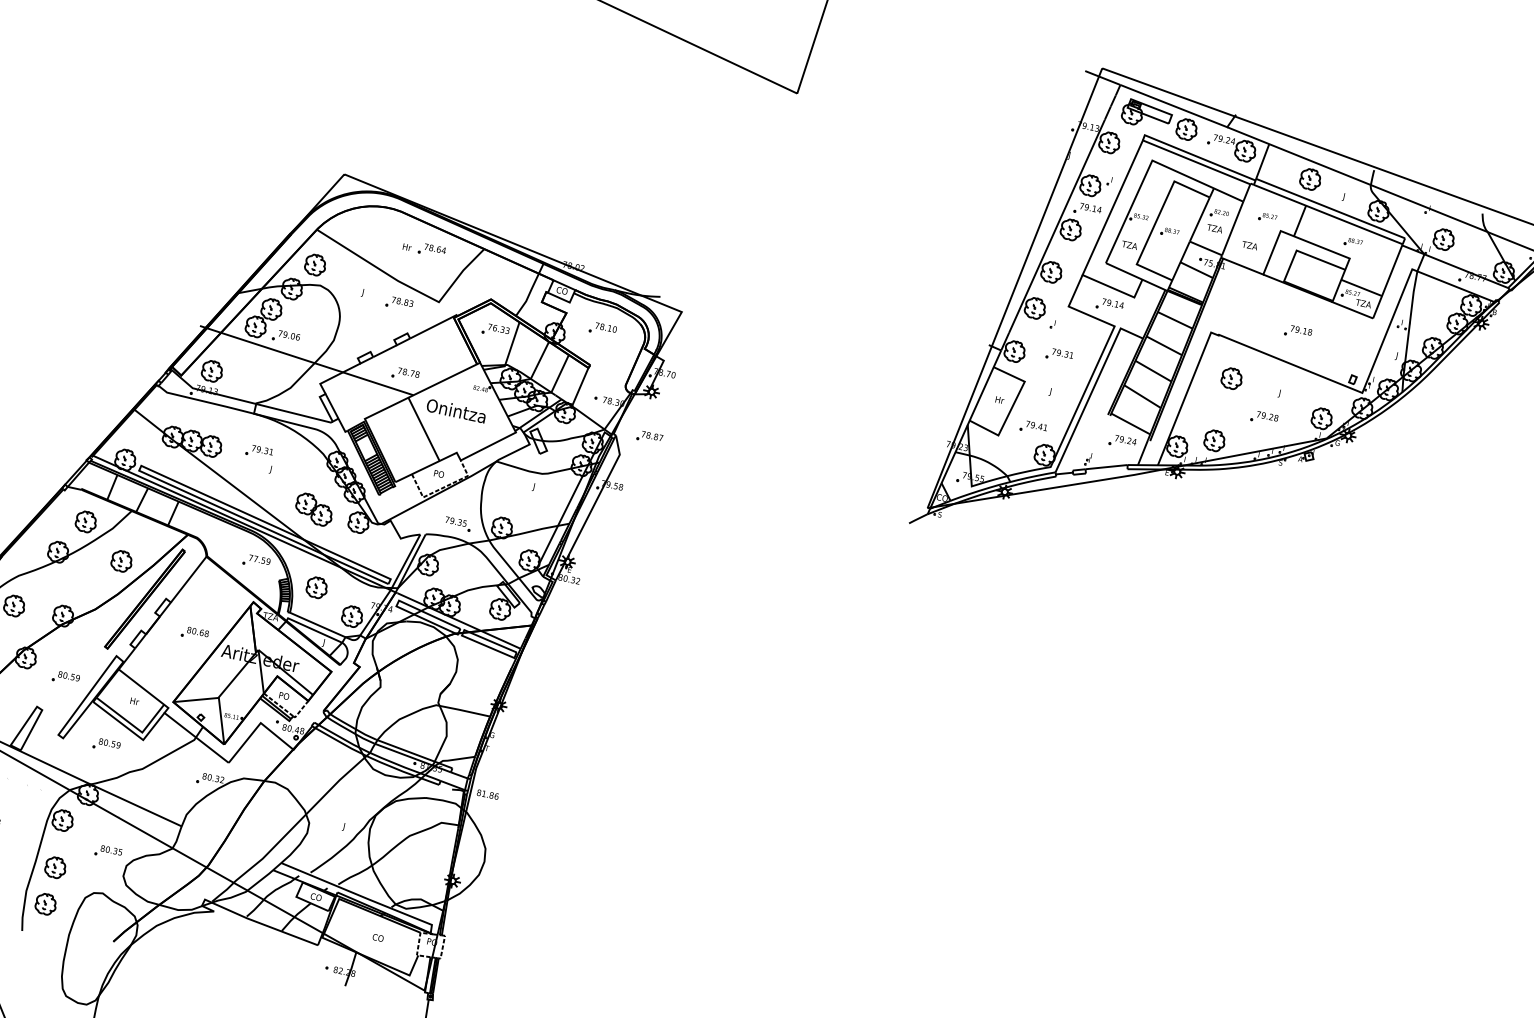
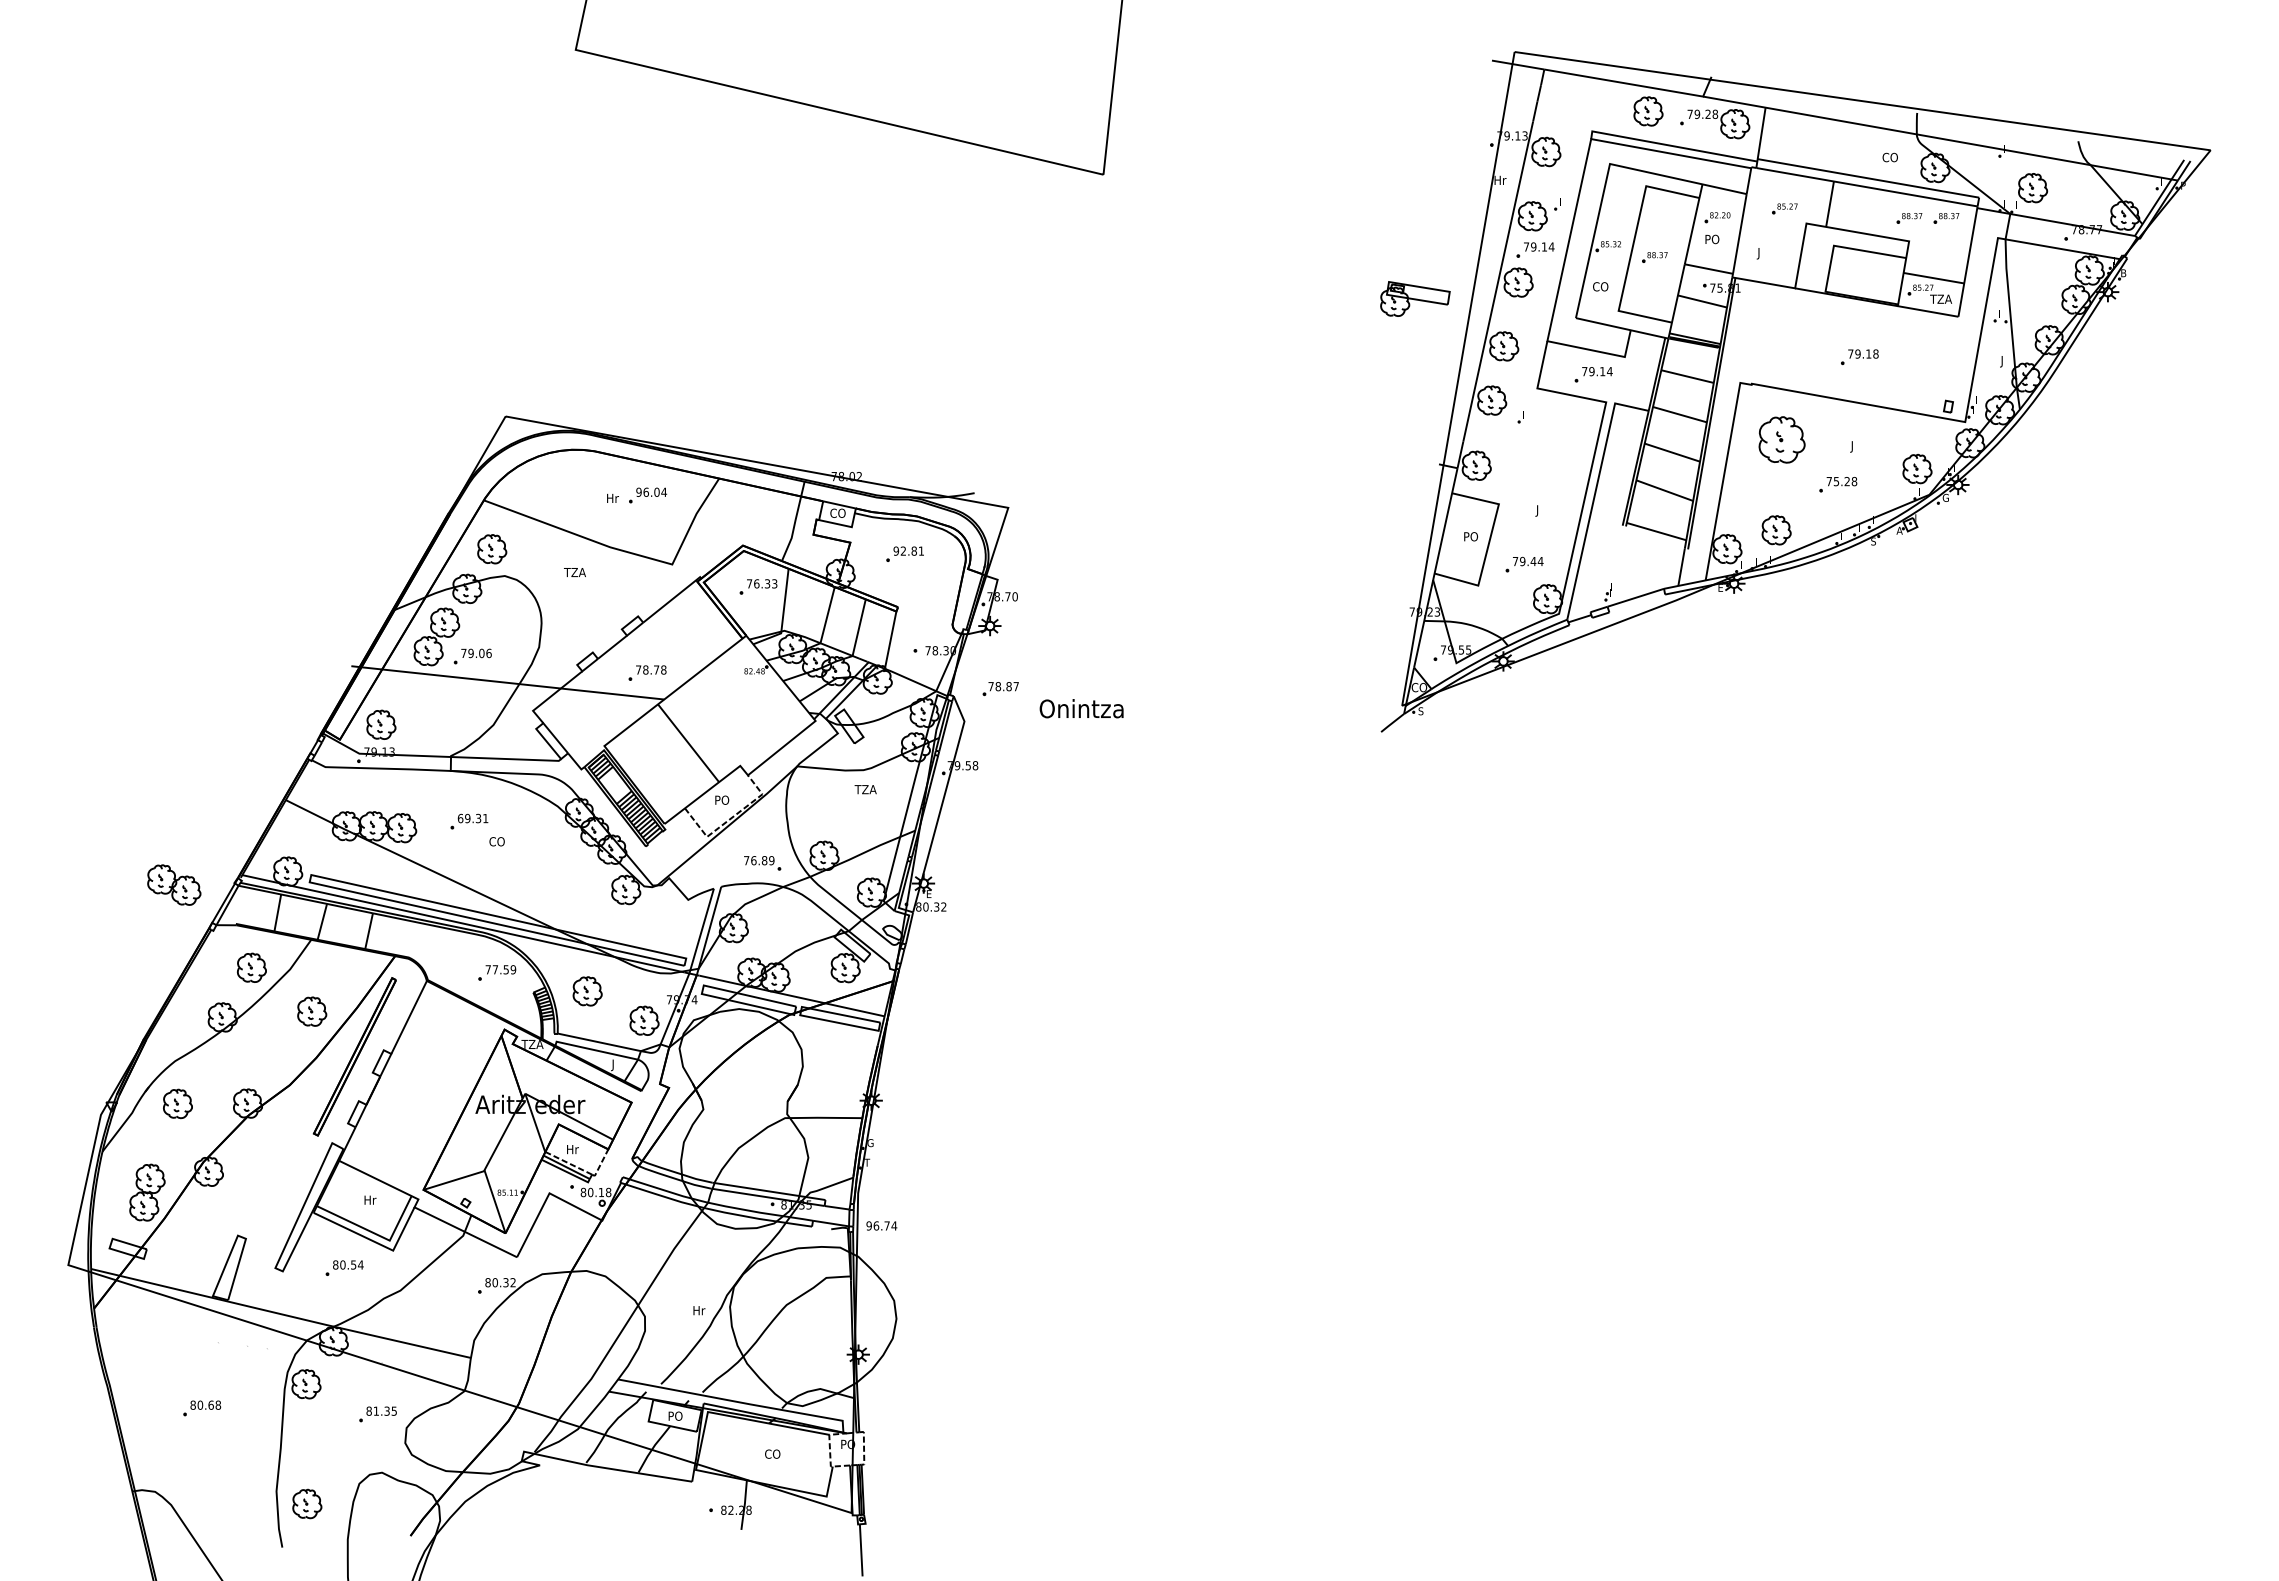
part: (1147, 114) -> (1415, 298), moved
text: (1233, 140) -> (1715, 113), 79.24 -> 79.28
text: (1072, 156) -> (1499, 181), J -> Hr
part: (1310, 179) -> (1832, 144), removed
text: (1348, 197) -> (1889, 158), J -> CO
text: (1214, 228) -> (1715, 239), TZA -> PO
text: (1129, 245) -> (1603, 286), TZA -> CO
text: (1249, 246) -> (1767, 253), TZA -> J
text: (432, 247) -> (647, 491), 78.64 -> 96.04
part: (1379, 248) -> (1946, 218), added
text: (369, 294) -> (574, 573), J -> TZA
part: (399, 303) -> (618, 577), removed
text: (605, 327) -> (908, 550), 78.10 -> 92.81
part: (1059, 354) -> (1538, 457), removed
part: (1232, 378) -> (1782, 440), size x1.6
text: (1000, 400) -> (1471, 536), Hr -> PO
text: (456, 410) -> (1081, 708), moved
text: (1263, 414) -> (1836, 480), 79.28 -> 75.28
text: (1045, 427) -> (1540, 561), 79.41 -> 79.44
part: (1122, 441) -> (1650, 558), removed
text: (253, 448) -> (460, 818), 79.31 -> 69.31
text: (275, 470) -> (496, 842), J -> CO
text: (540, 488) -> (865, 790), J -> TZA
part: (314, 509) -> (174, 884), moved
text: (458, 522) -> (762, 860), 79.35 -> 76.89
part: (195, 633) -> (433, 1089), removed
part: (66, 677) -> (269, 1187), removed
text: (284, 696) -> (574, 1149), PO -> Hr
text: (297, 730) -> (601, 1192), 80.48 -> 80.18
text: (118, 744) -> (360, 1264), 80.59 -> 80.54
text: (487, 794) -> (881, 1225), 81.86 -> 96.74
text: (347, 827) -> (698, 1311), J -> Hr
text: (108, 849) -> (376, 1410), 80.35 -> 81.35
part: (55, 867) -> (309, 1450), removed
text: (316, 896) -> (675, 1415), CO -> PO

